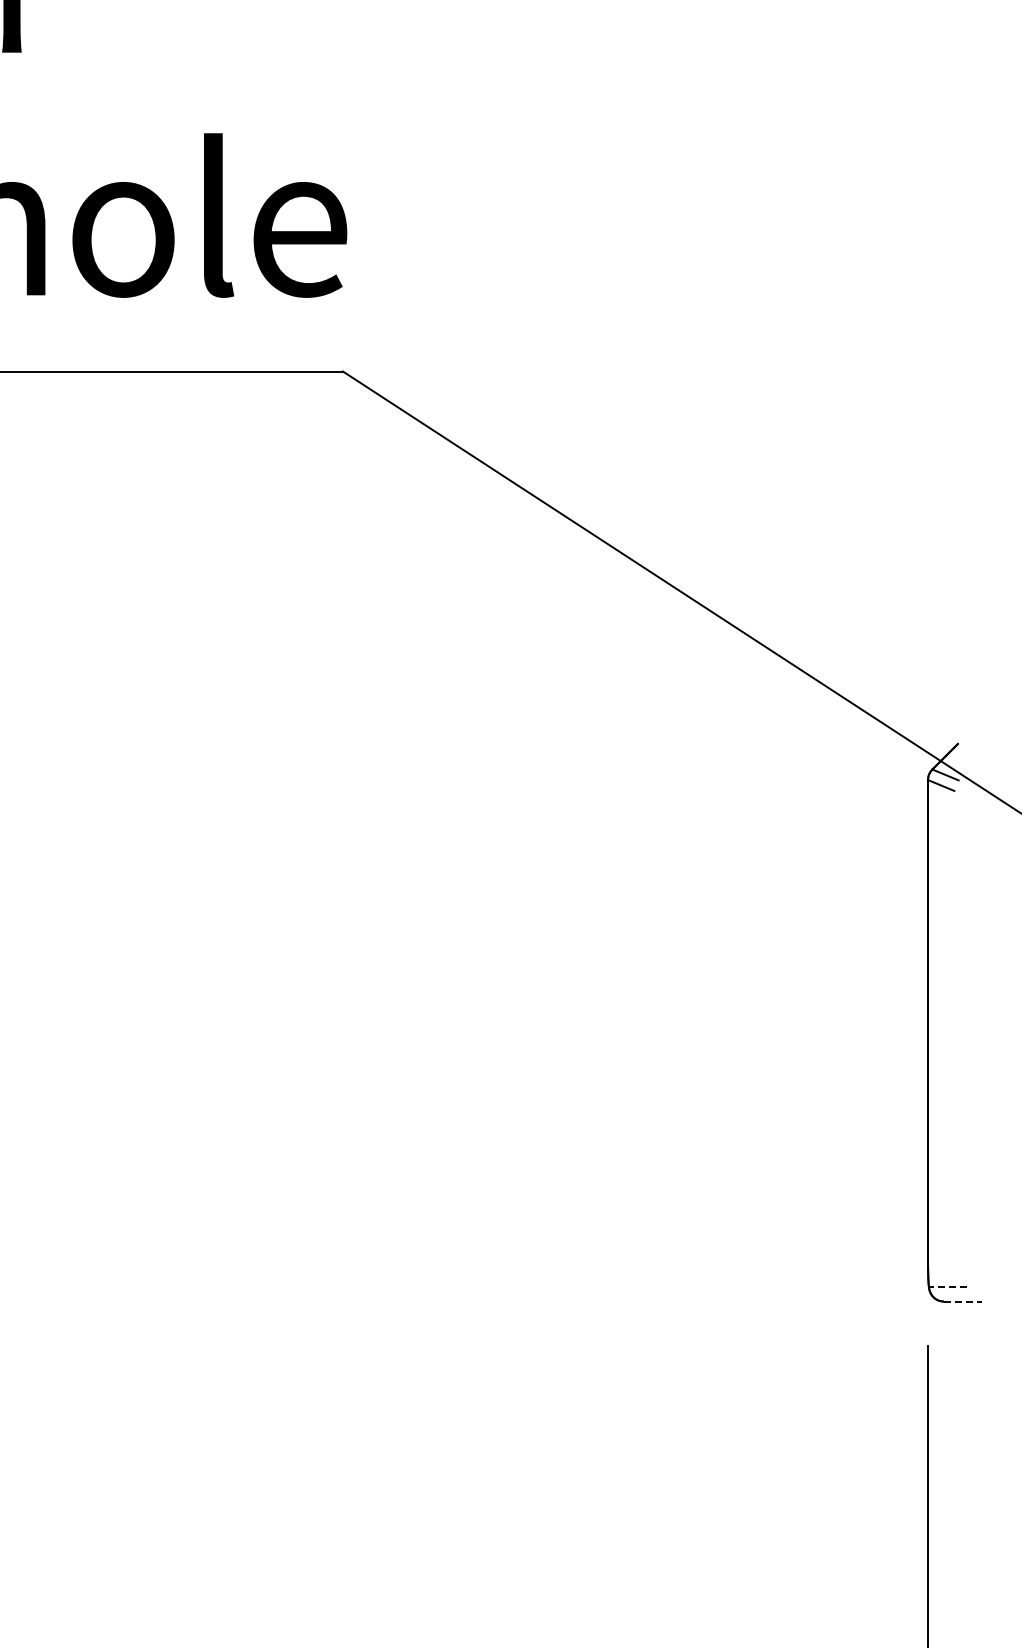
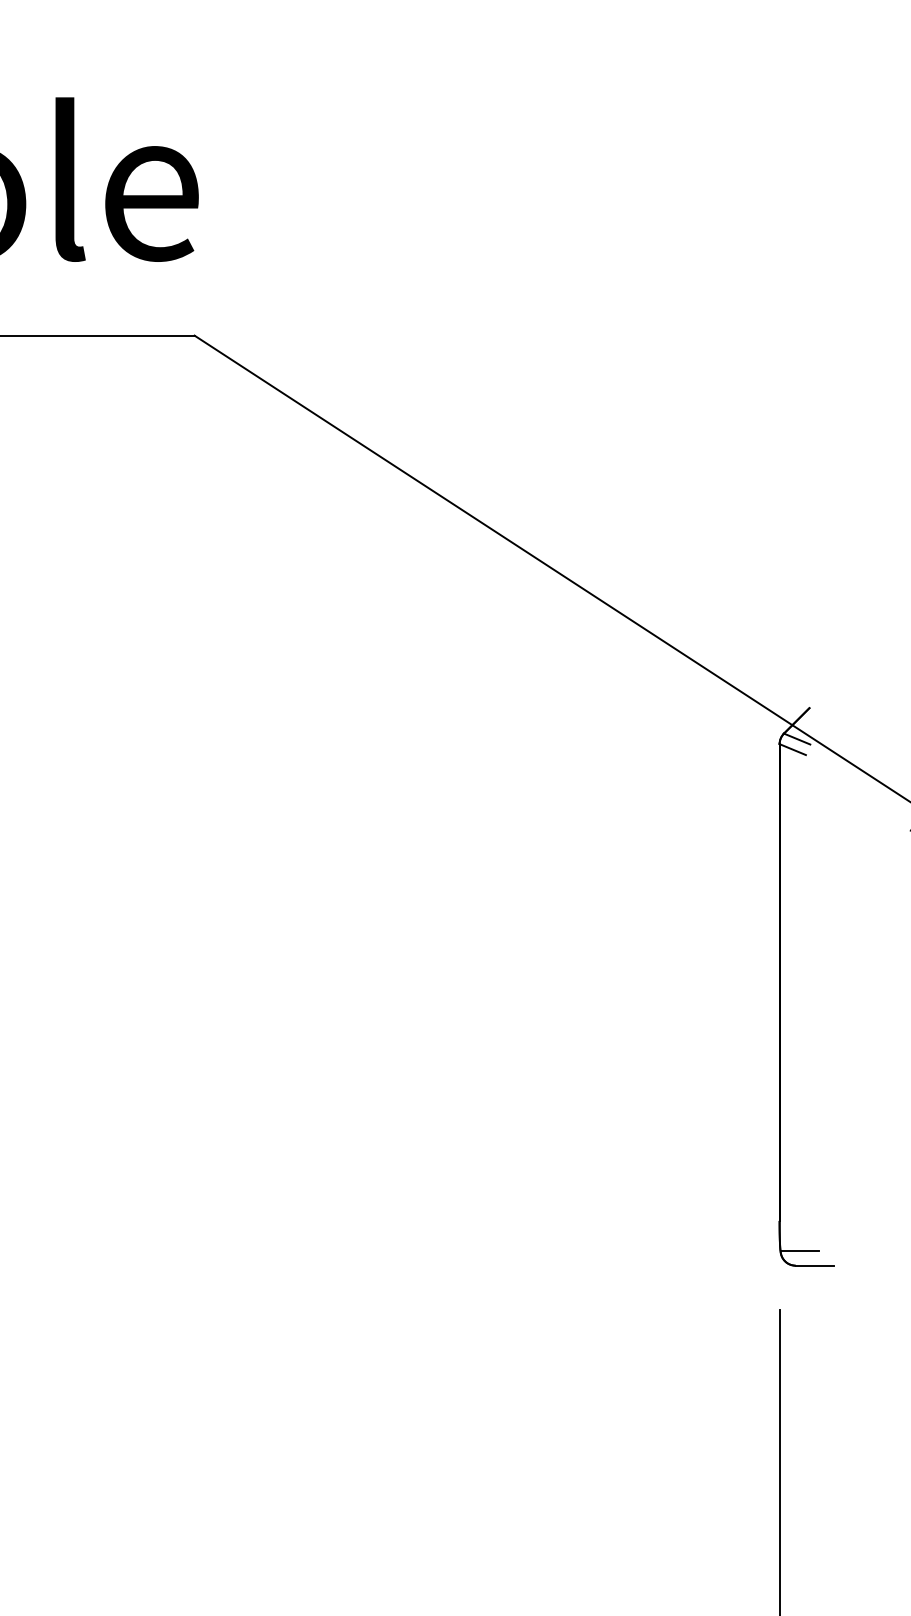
line: (947, 1286) -> (799, 1250), dashed -> solid
line: (963, 1301) -> (815, 1265), dashed -> solid

